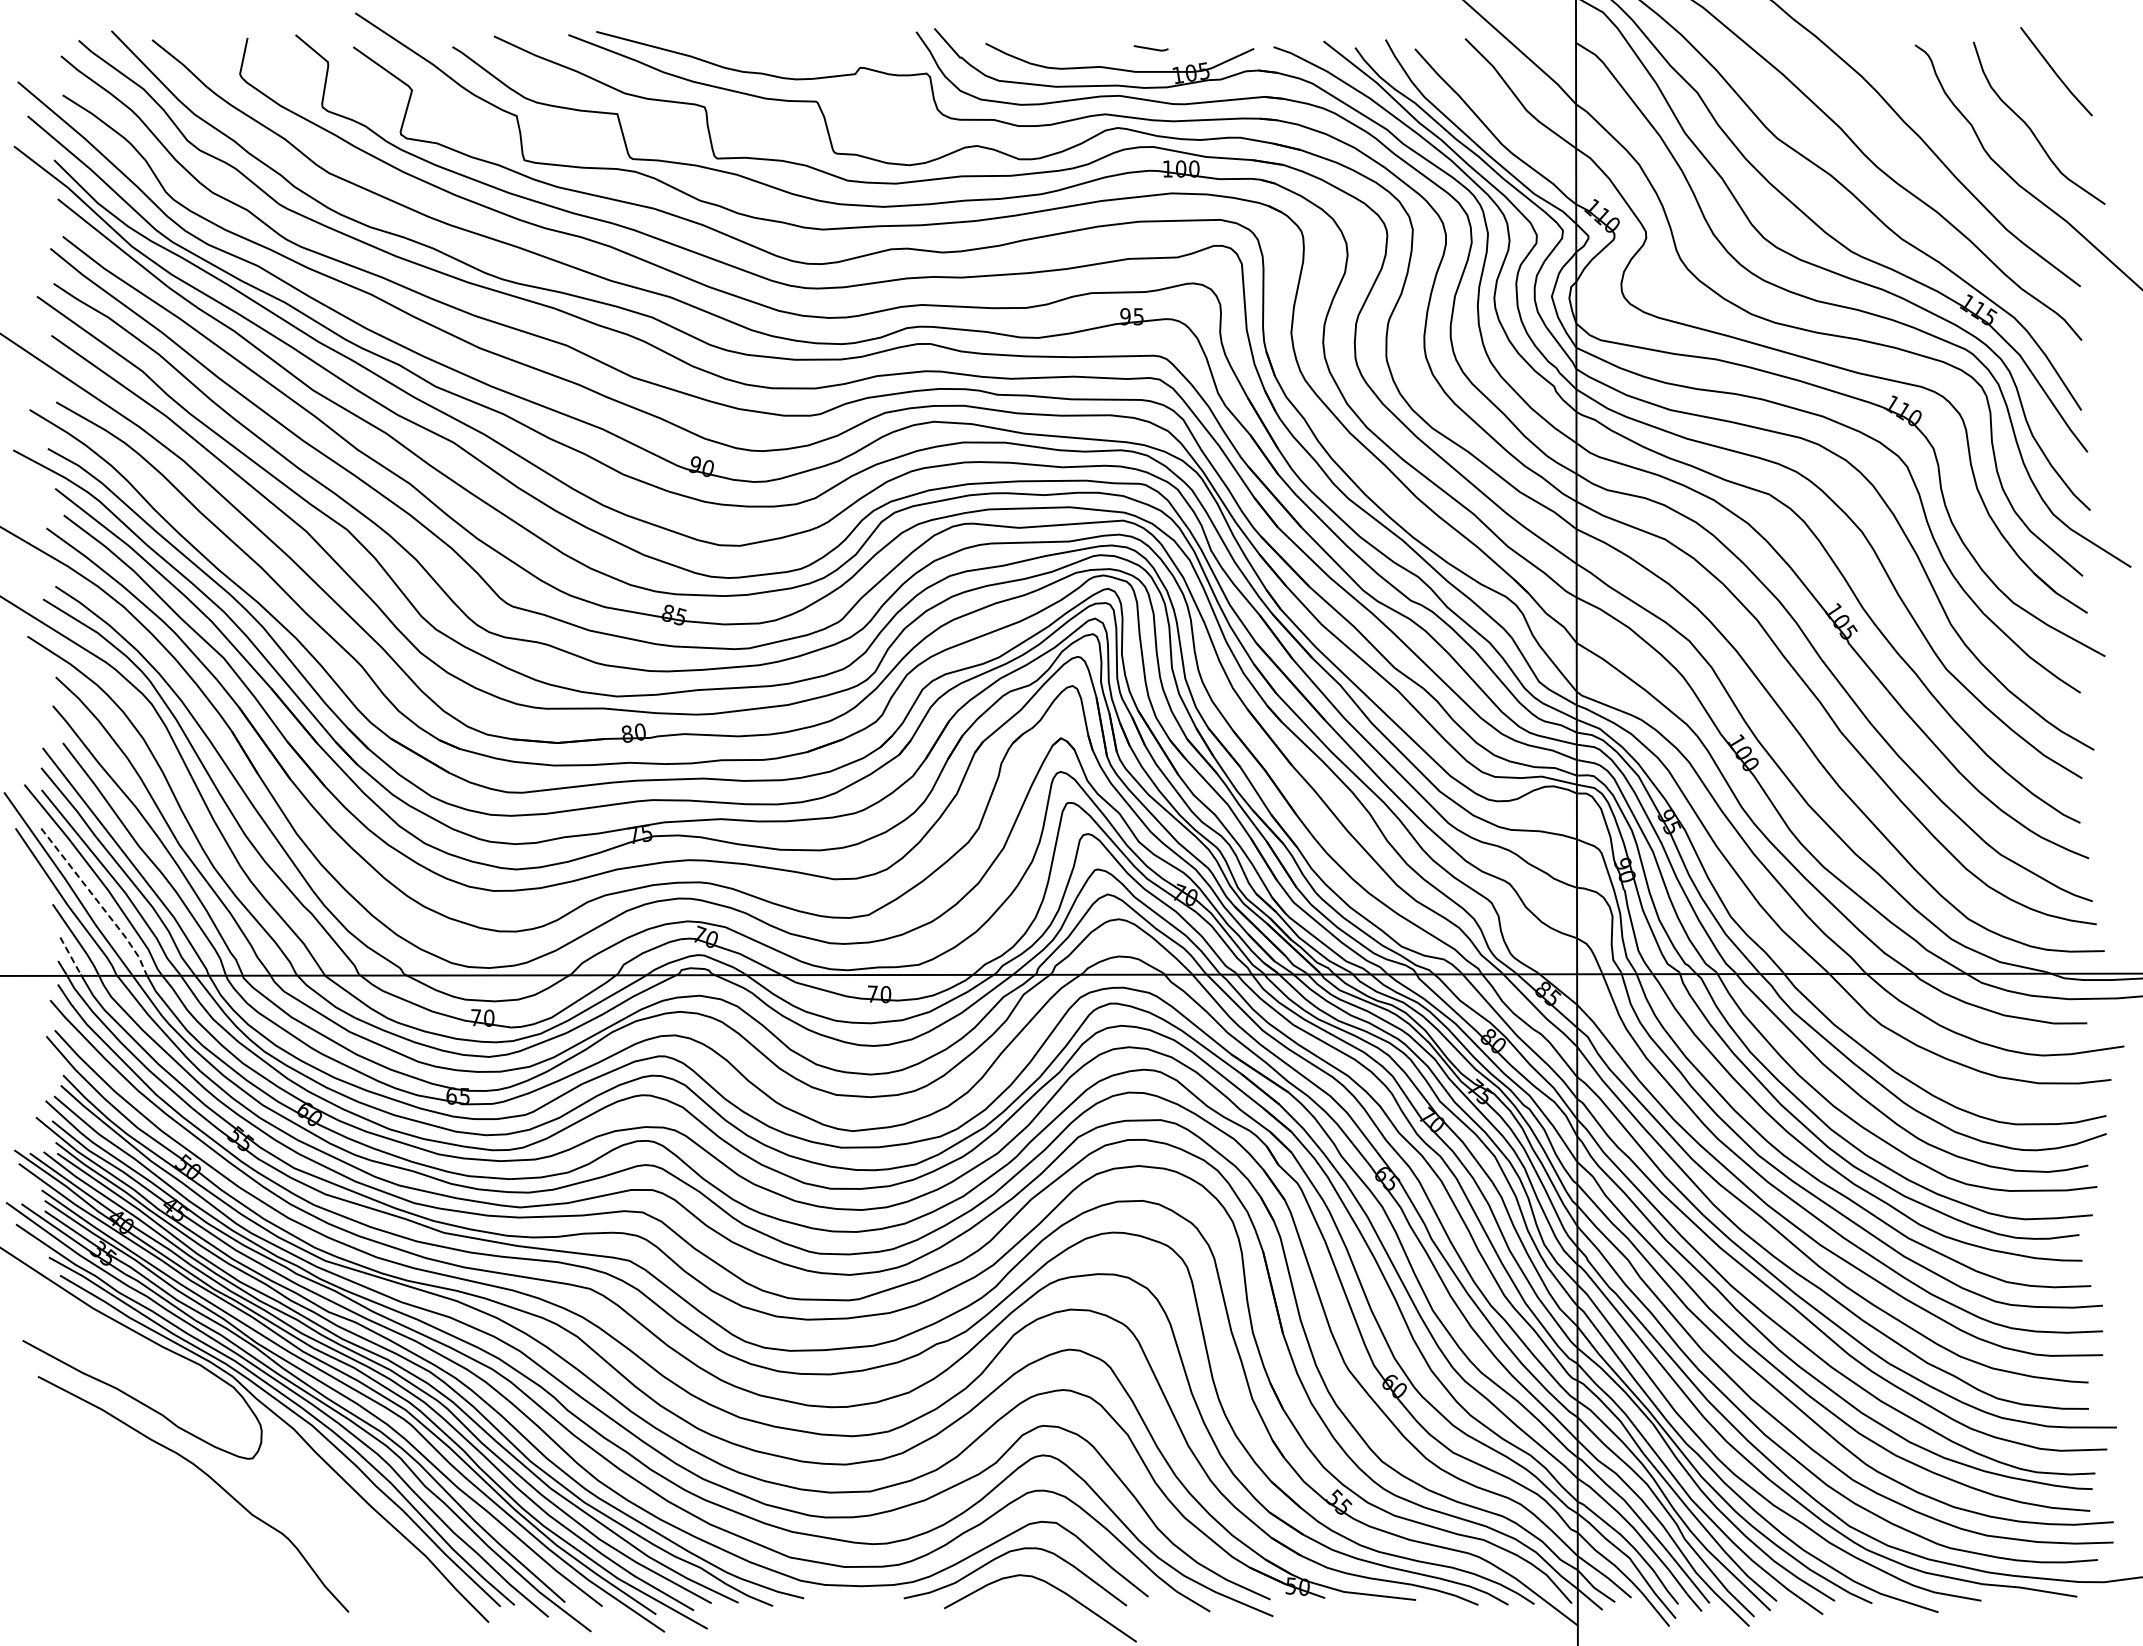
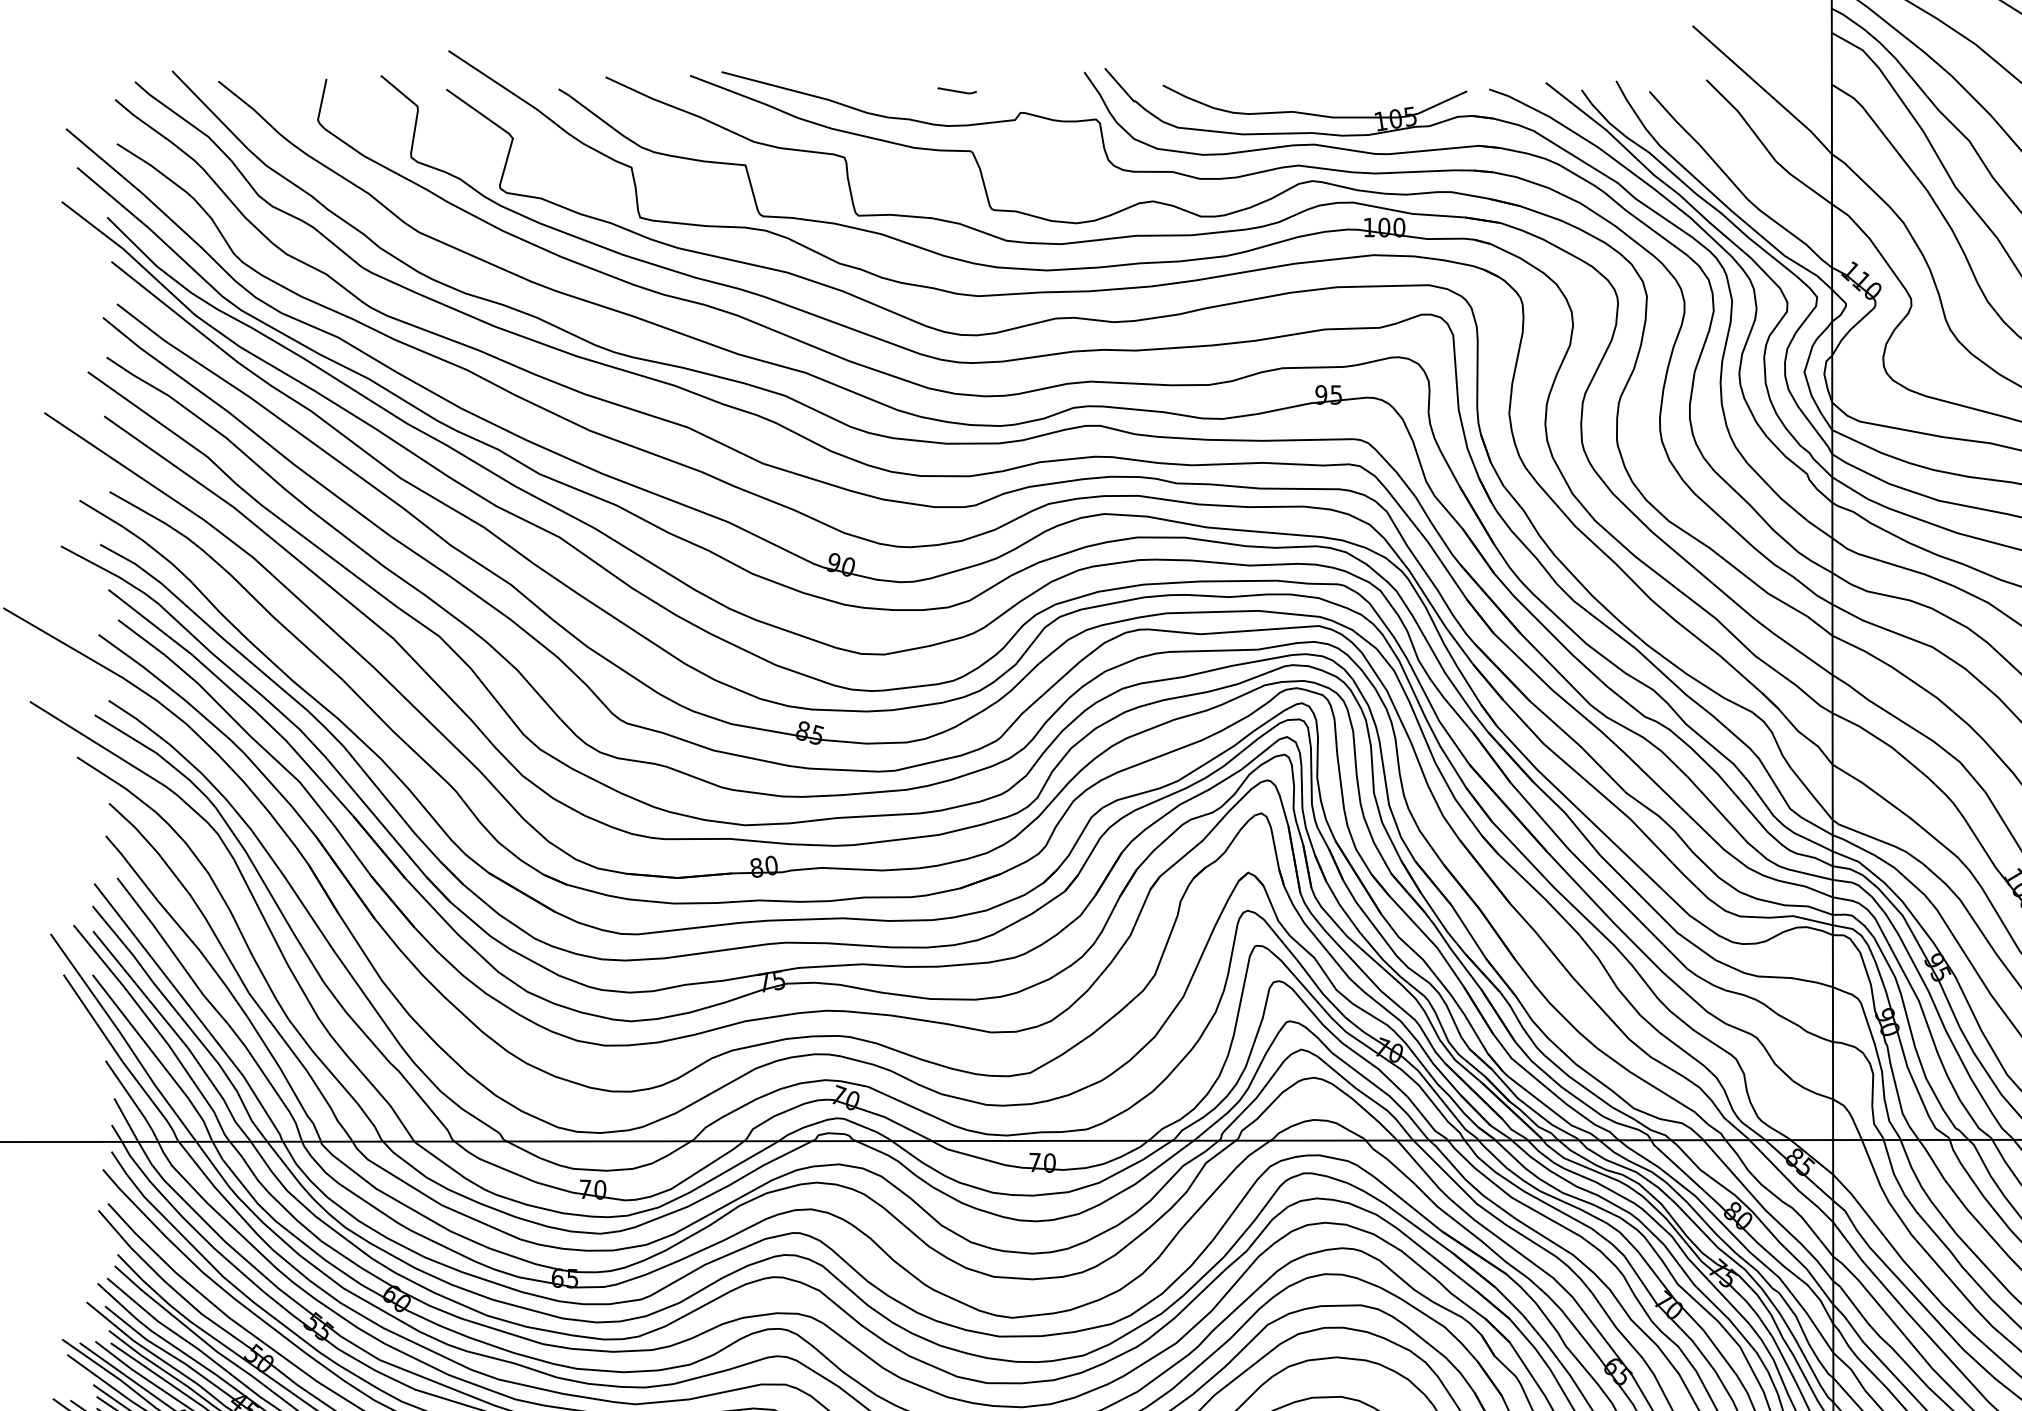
line: (1150, 48) -> (956, 90), moved
line: (97, 900) -> (156, 1056), dashed -> solid
line: (70, 956) -> (125, 1119), dashed -> solid

